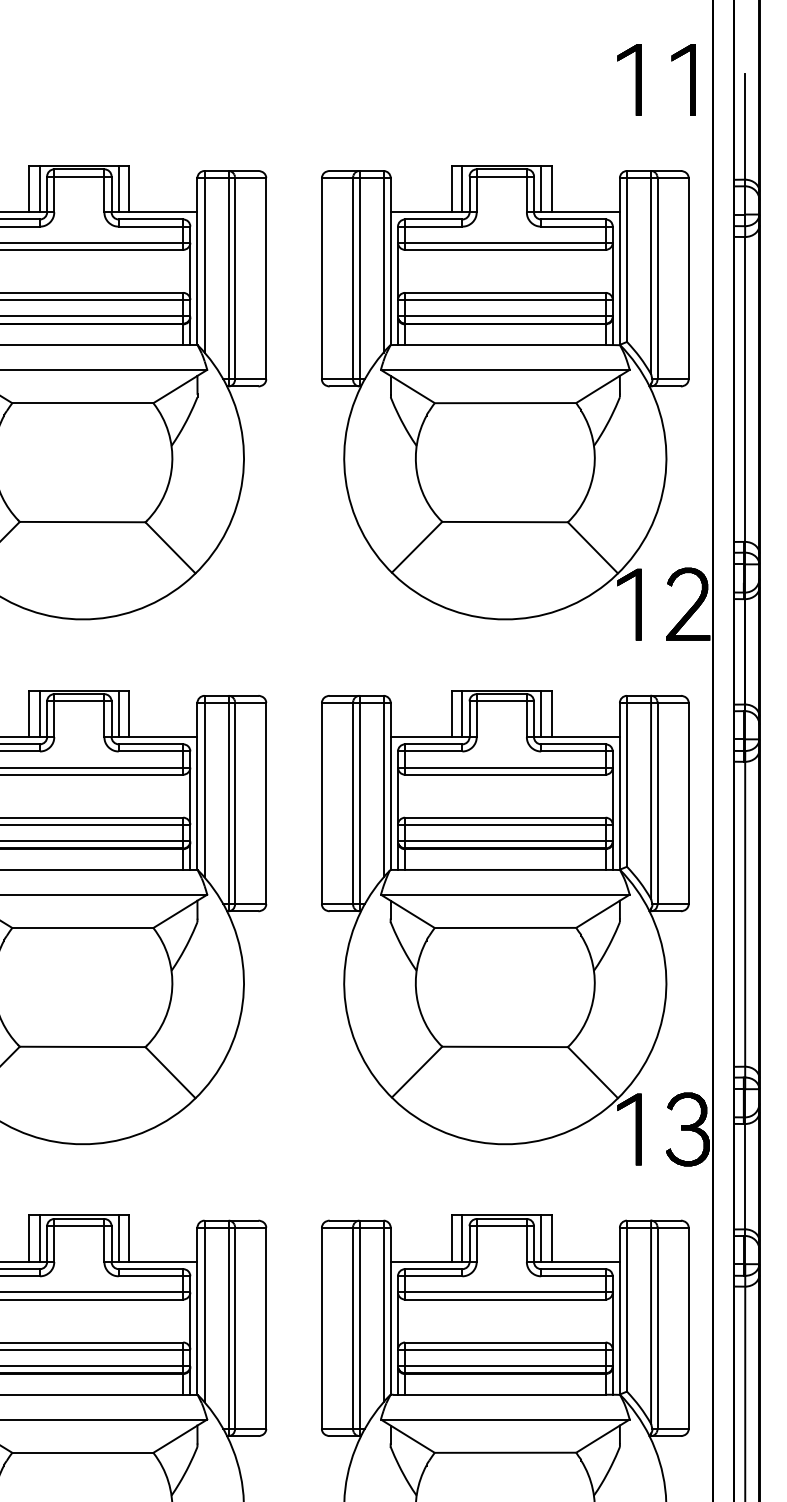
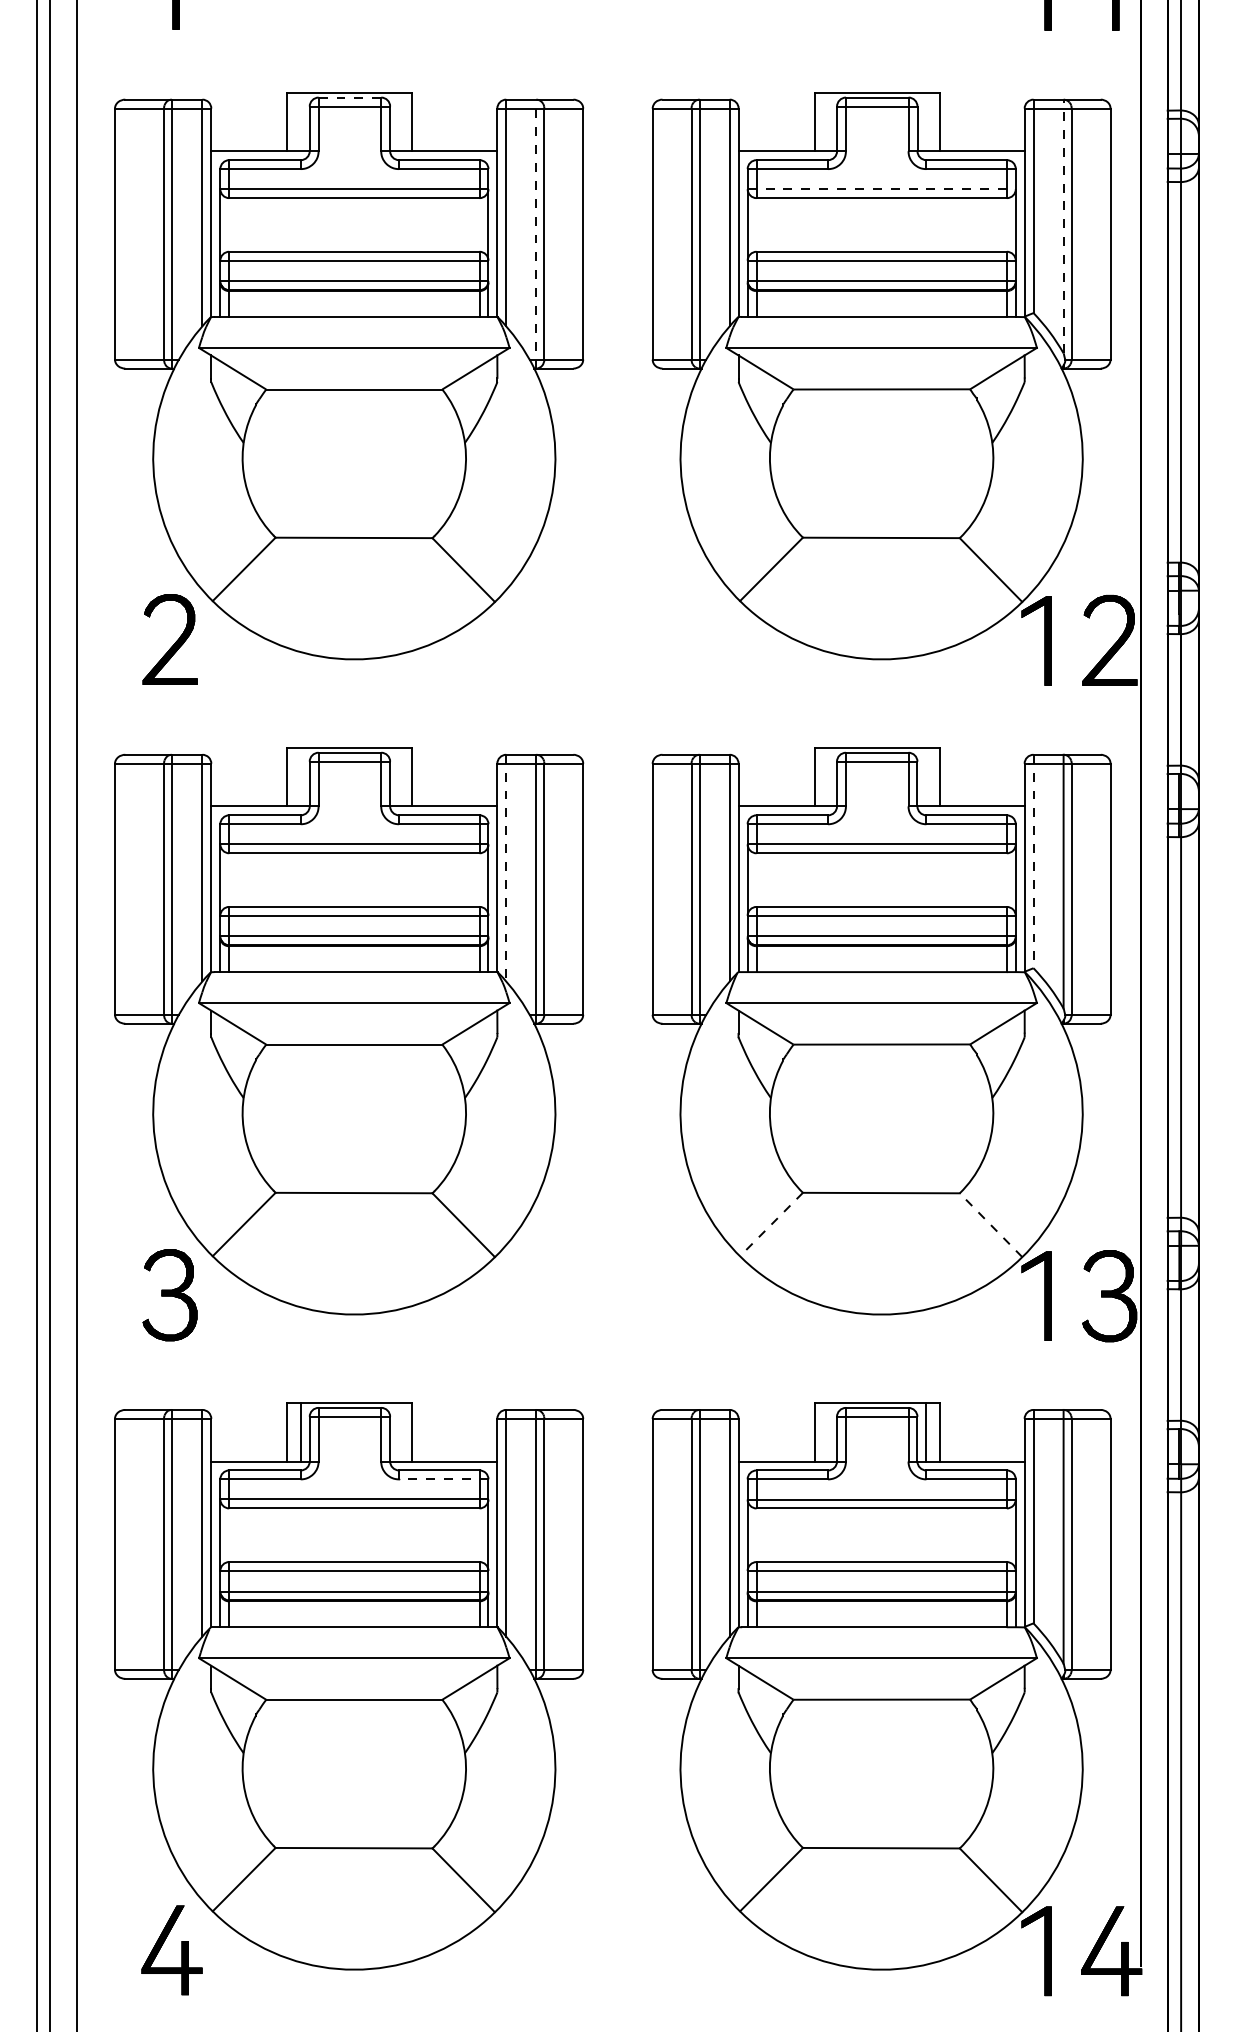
line: (79, 169) -> (350, 97), solid -> dashed
line: (39, 189) -> (300, 122), removed
line: (119, 189) -> (399, 122), removed
line: (462, 189) -> (828, 122), removed
line: (541, 189) -> (926, 122), removed
line: (506, 242) -> (882, 189), solid -> dashed
line: (651, 272) -> (1063, 226), solid -> dashed
line: (228, 278) -> (536, 233), solid -> dashed
line: (39, 714) -> (300, 777), removed
line: (119, 714) -> (399, 777), removed
line: (462, 714) -> (828, 777), removed
line: (541, 714) -> (926, 777), removed
line: (626, 781) -> (1033, 861), solid -> dashed
line: (204, 786) -> (506, 868), solid -> dashed
line: (417, 1072) -> (771, 1224), solid -> dashed
line: (593, 1072) -> (991, 1225), solid -> dashed
line: (119, 1238) -> (399, 1432), removed
line: (462, 1238) -> (828, 1432), removed
line: (154, 1276) -> (443, 1479), solid -> dashed

